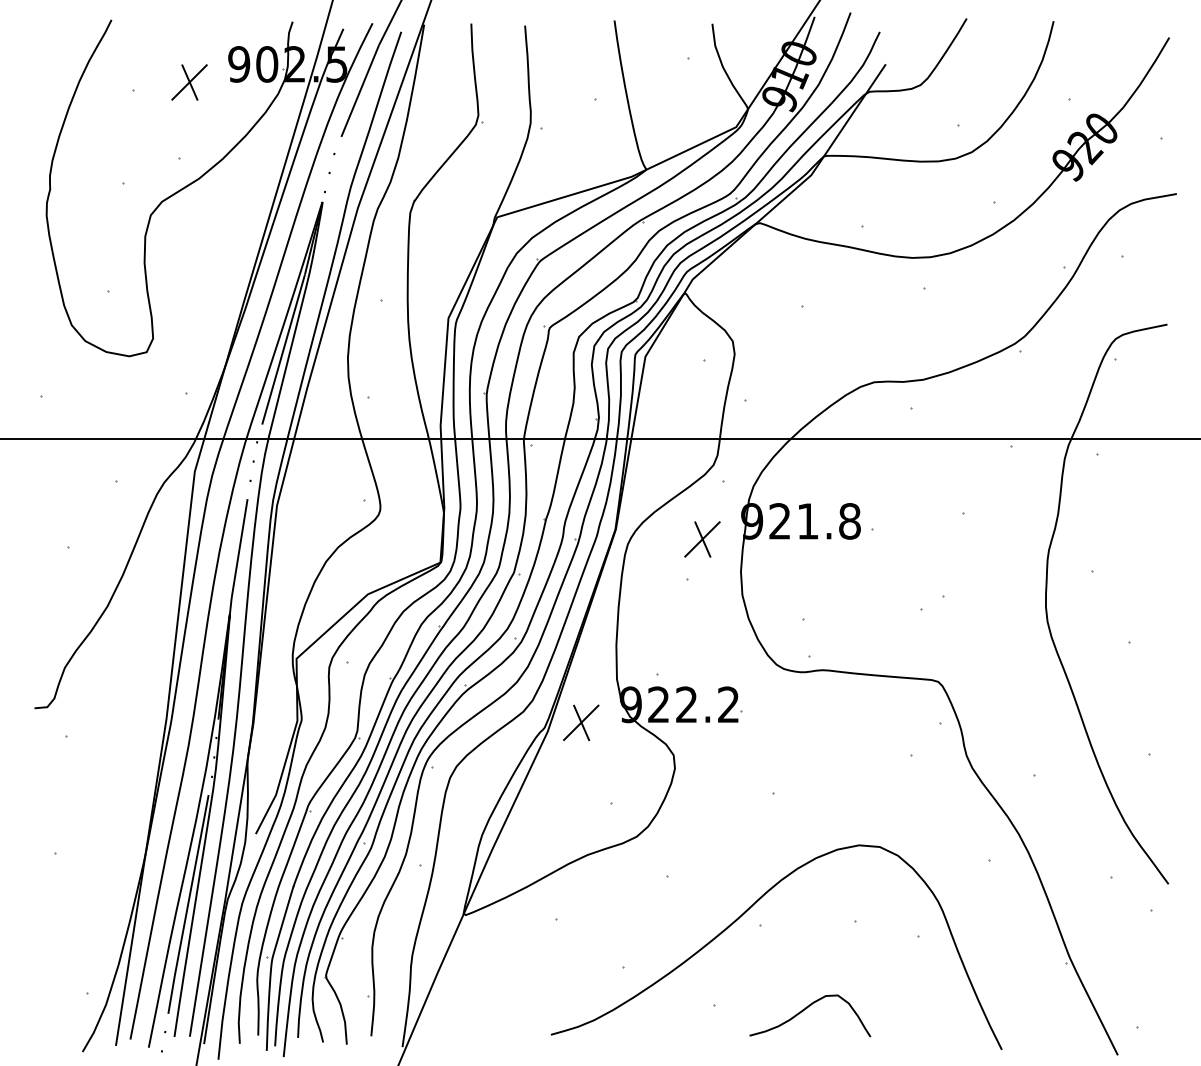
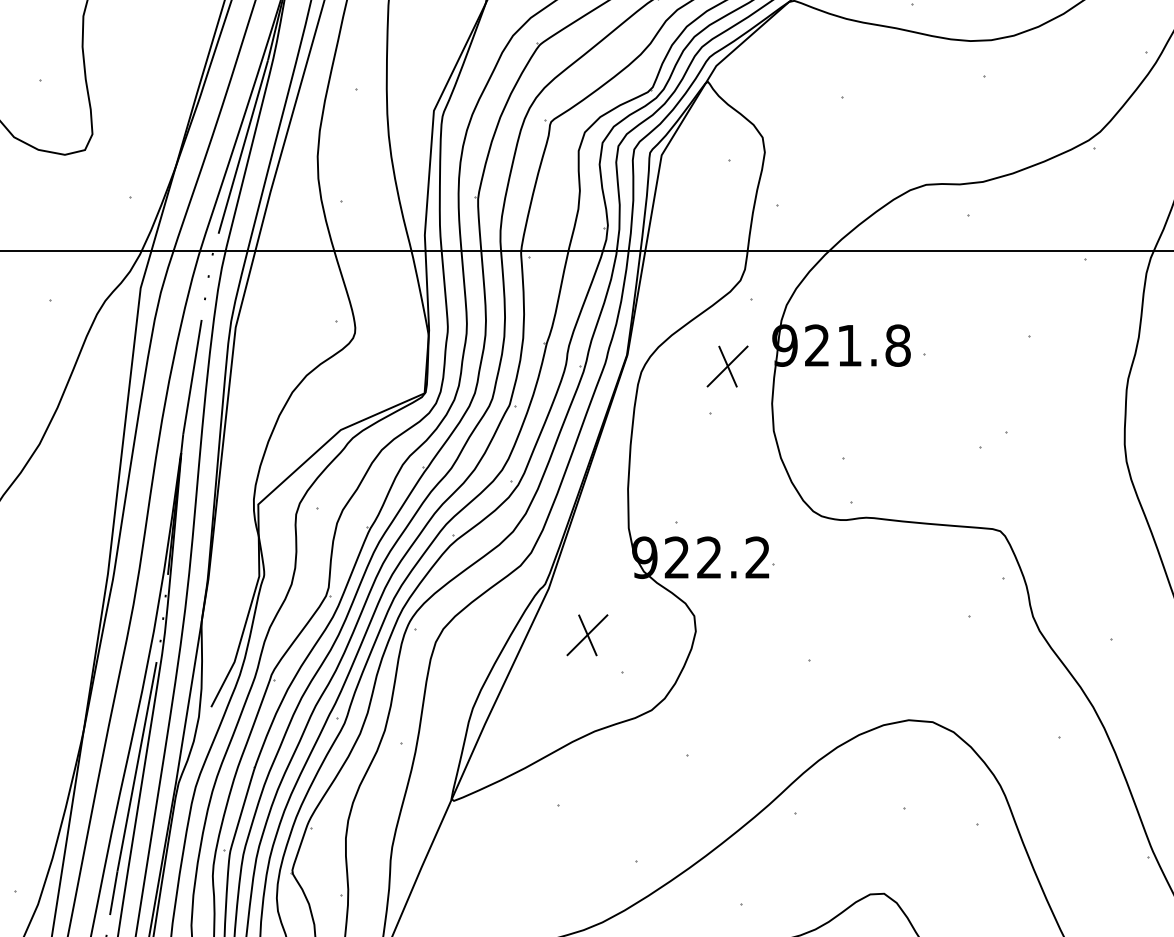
part: (581, 722) -> (587, 634), moved

